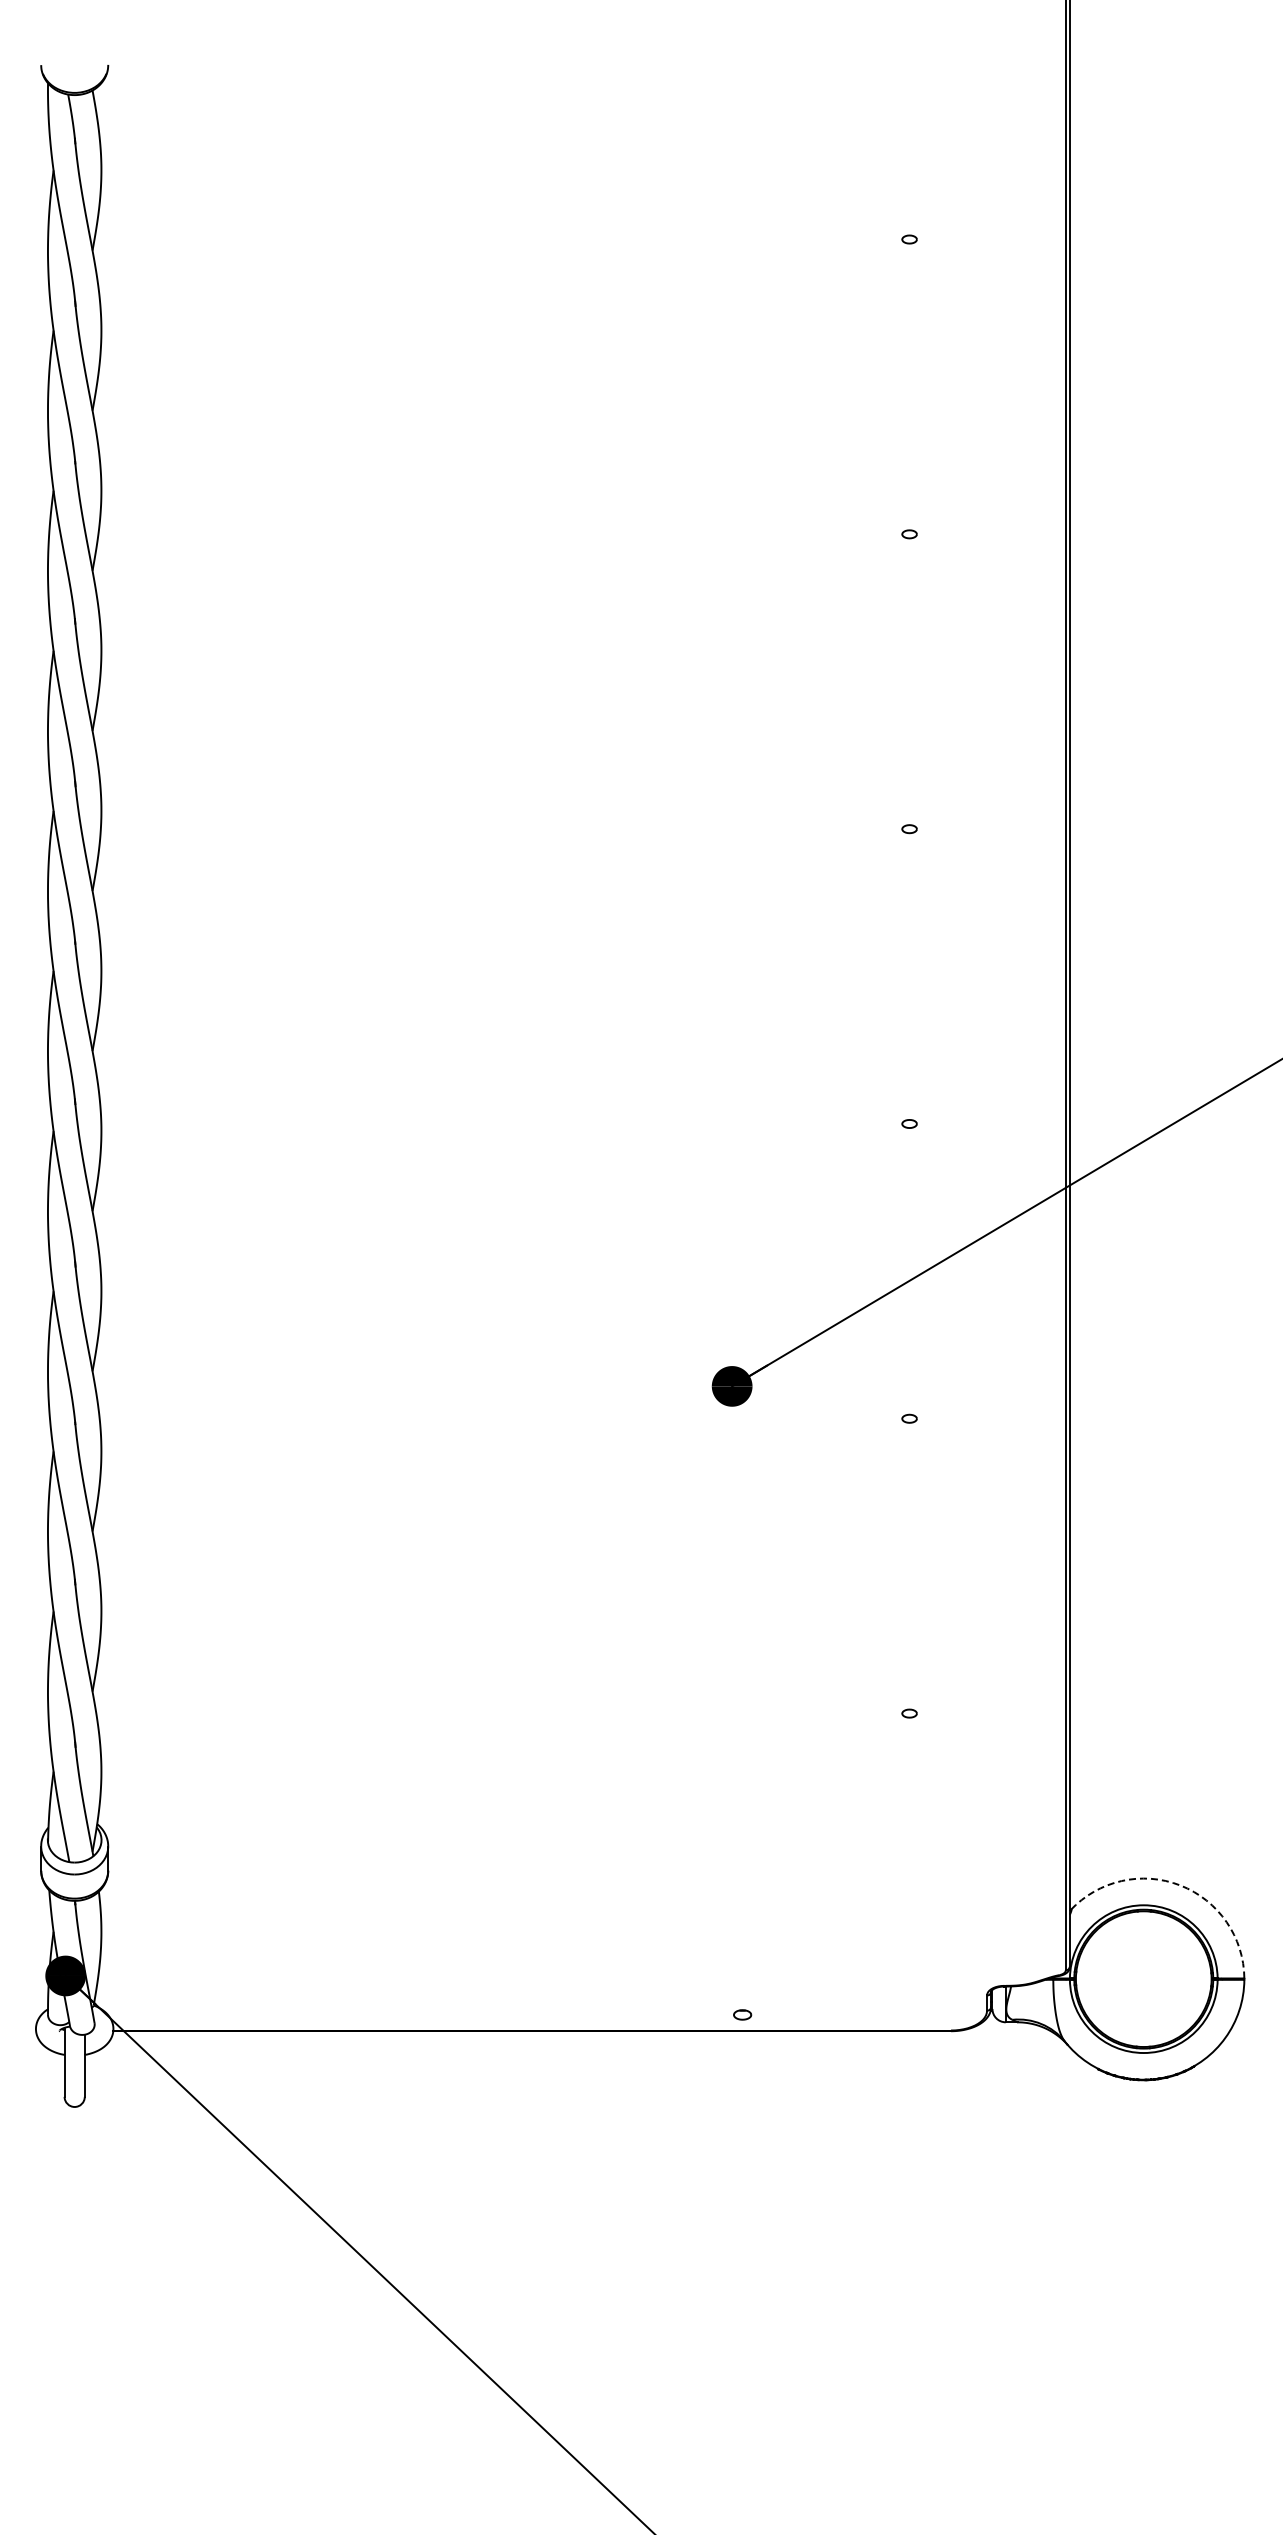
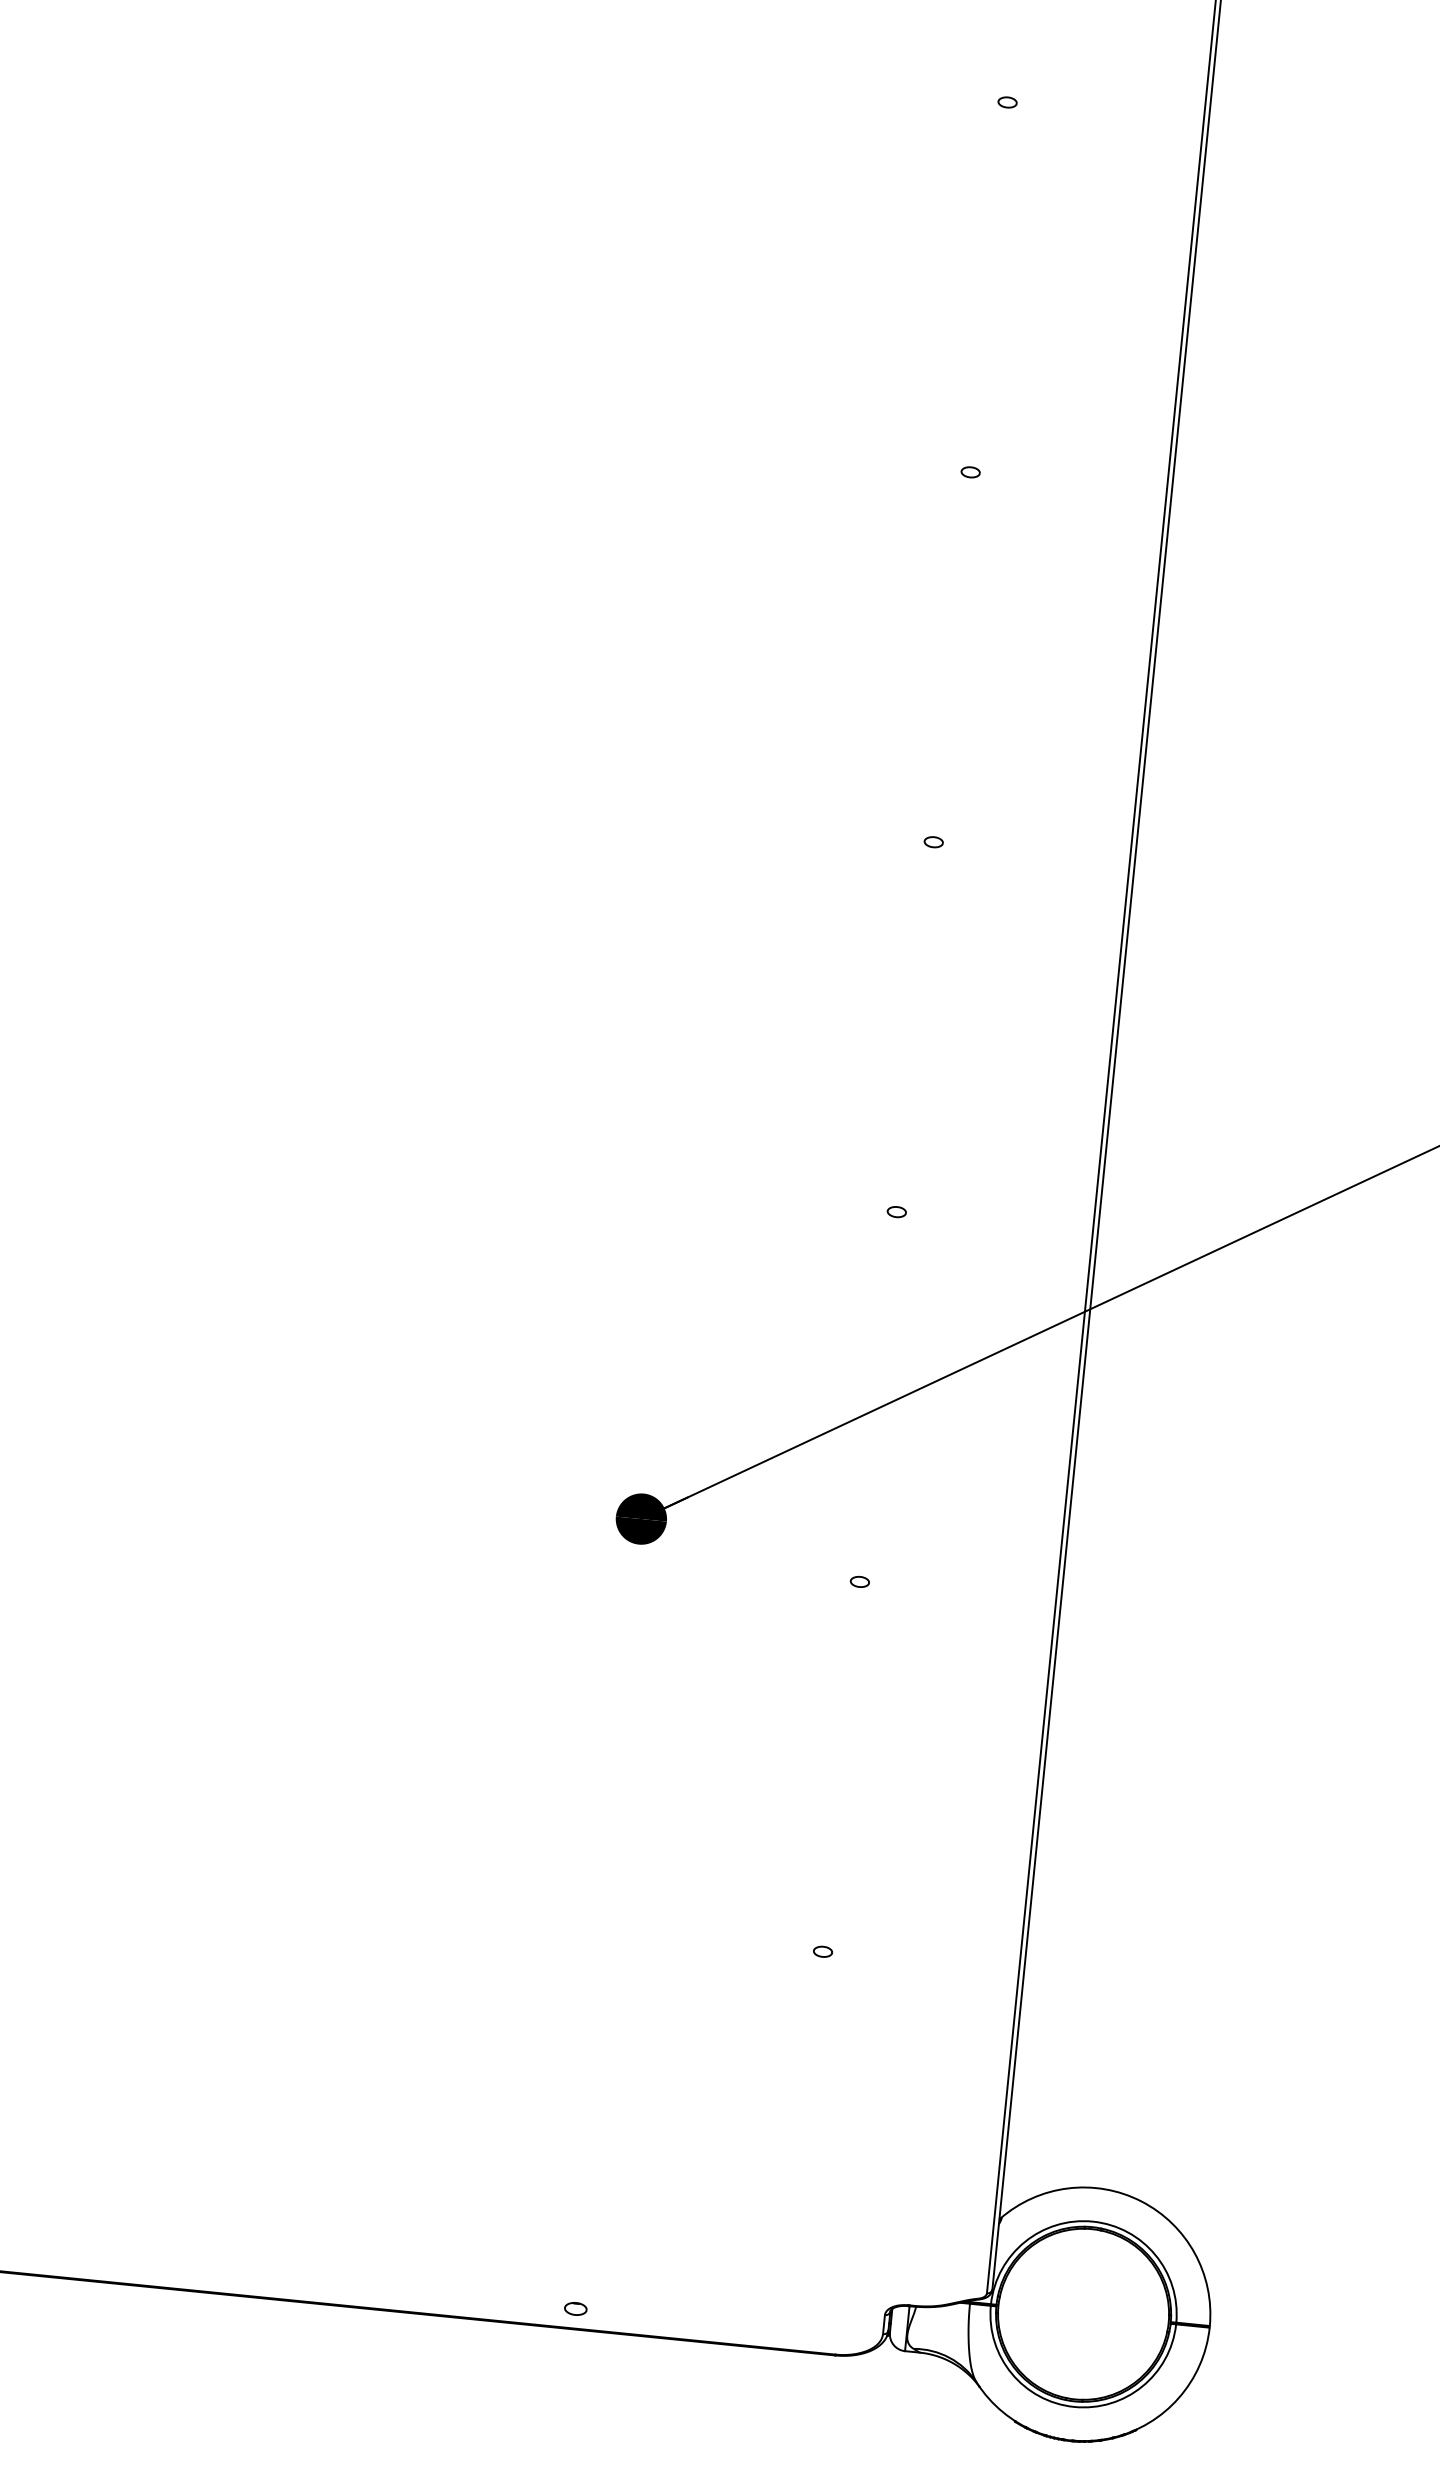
arc: (1180, 1885) -> (1141, 2201), dashed -> solid

